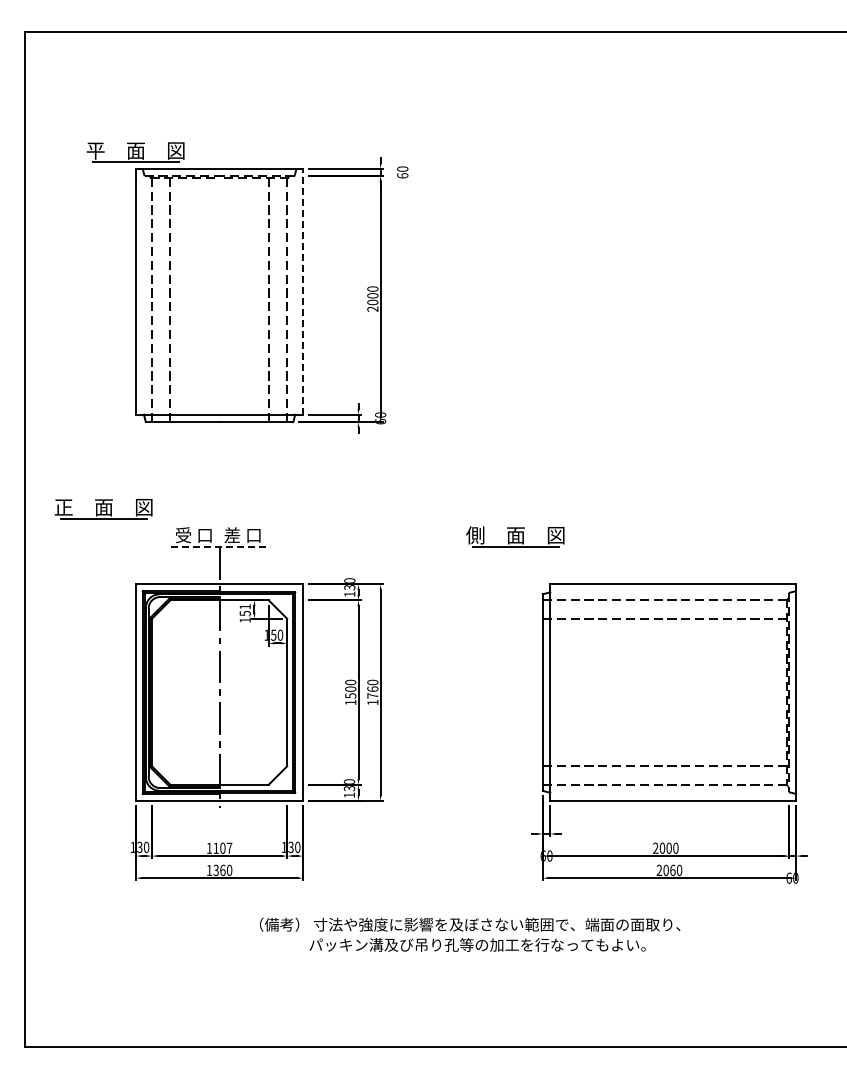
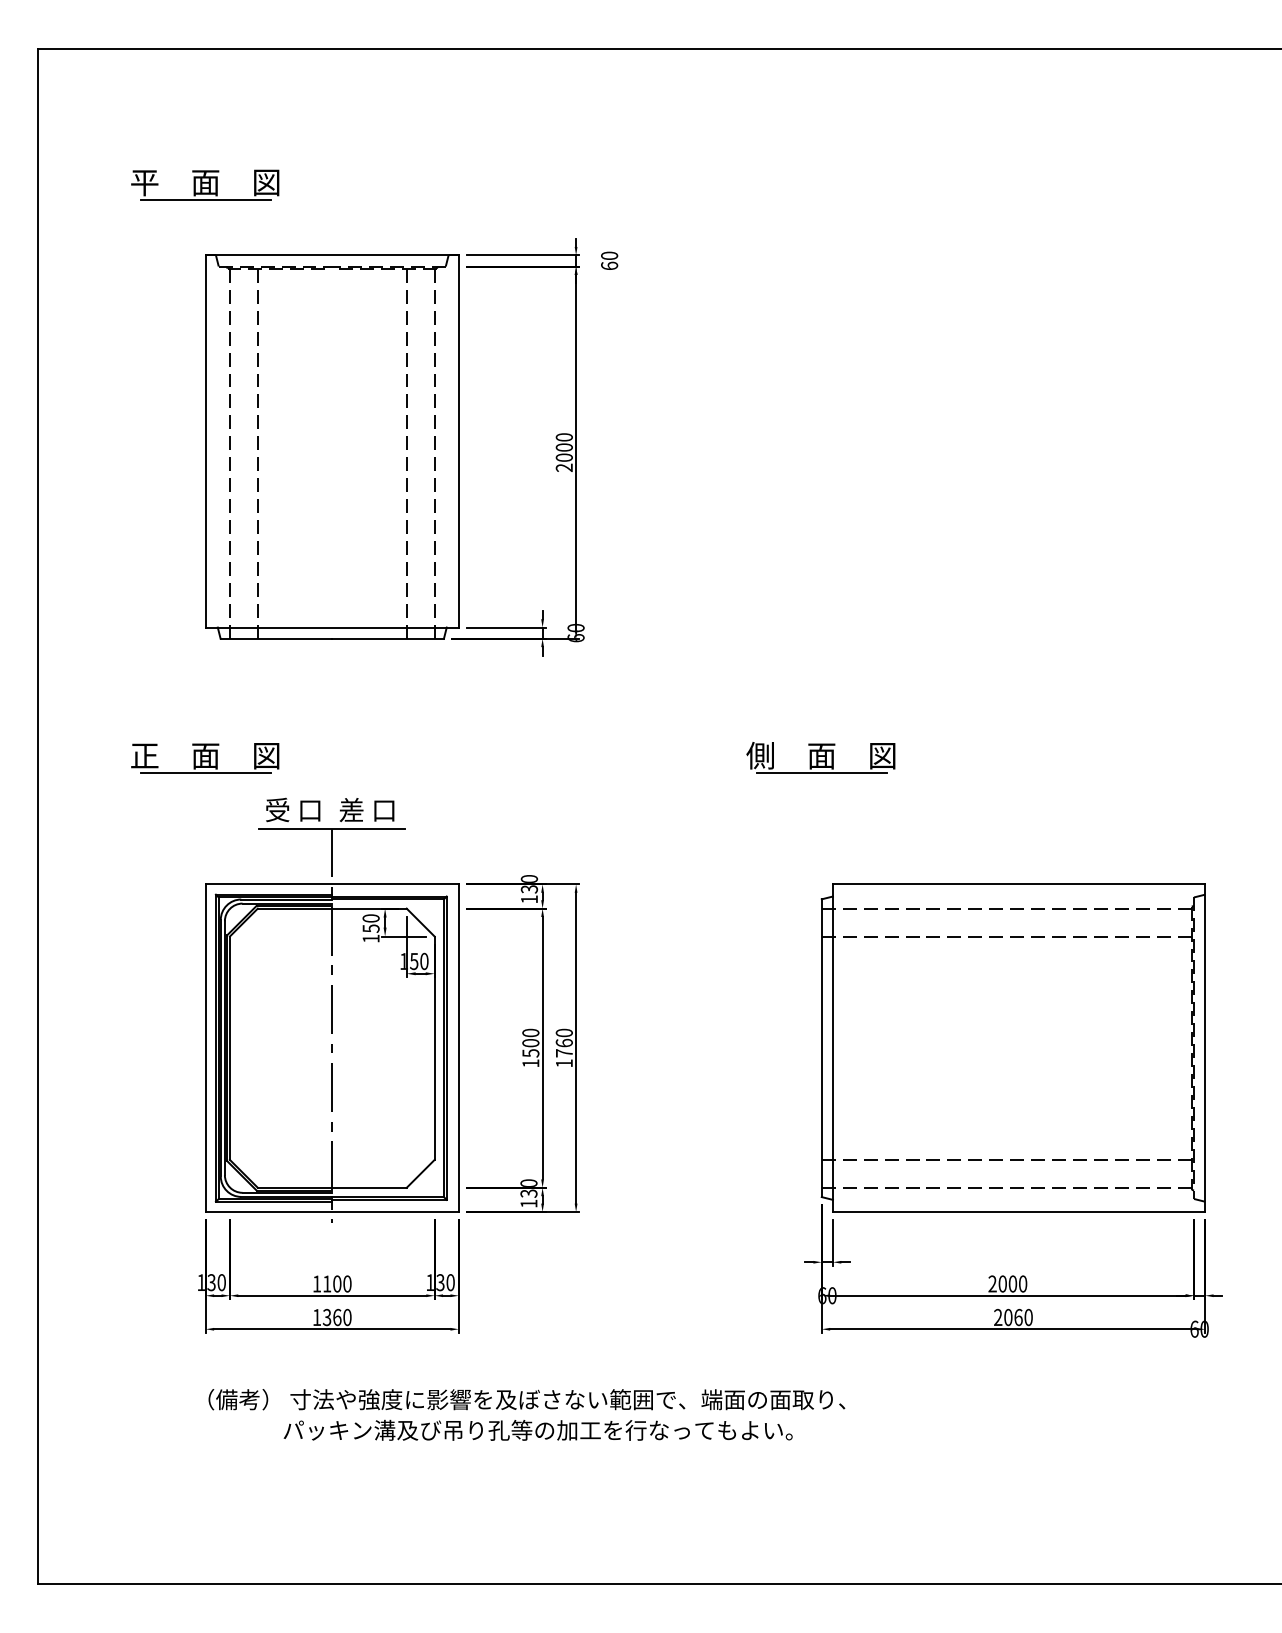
part: (135, 152) -> (204, 185), moved
line: (303, 291) -> (459, 441), dashed -> solid
part: (103, 509) -> (204, 758), moved
part: (515, 536) -> (821, 757), moved
line: (220, 547) -> (333, 828), dashed -> solid
text: (244, 606) -> (370, 917), 151 -> 150
text: (229, 847) -> (347, 1282), 1107 -> 1100
text: (470, 934) -> (527, 1414), moved

